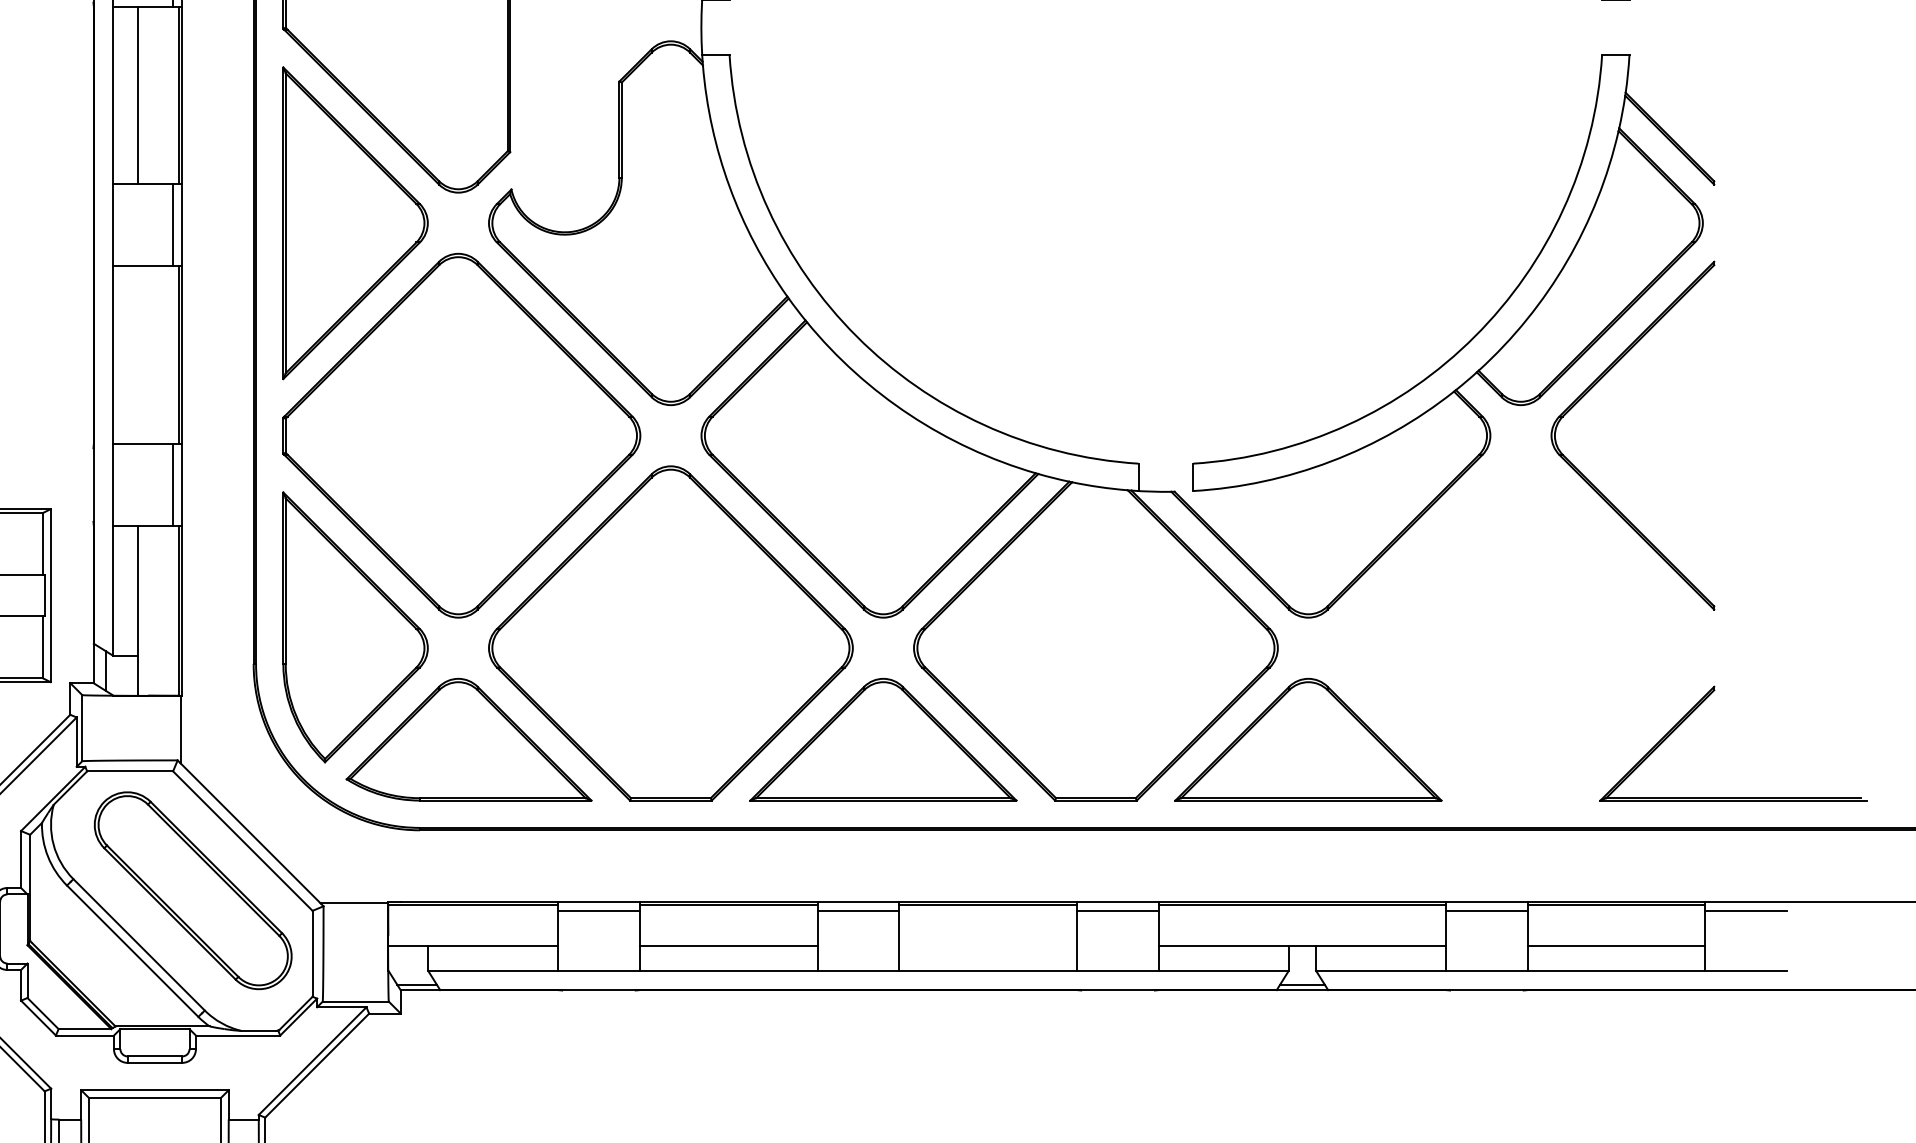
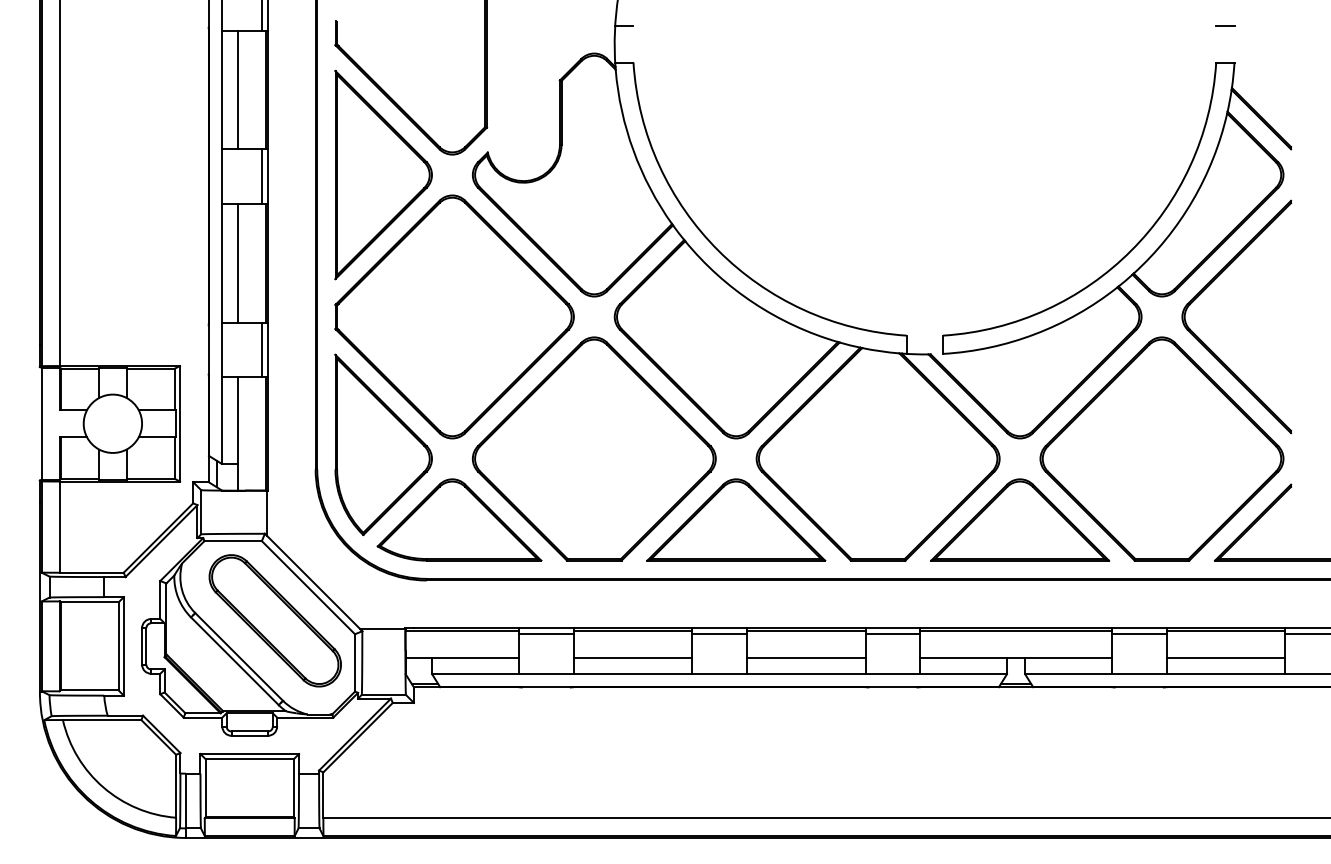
line: (138, 354) -> (238, 262), added
part: (1520, 632) -> (1161, 448), added
line: (987, 945) -> (805, 657), added

